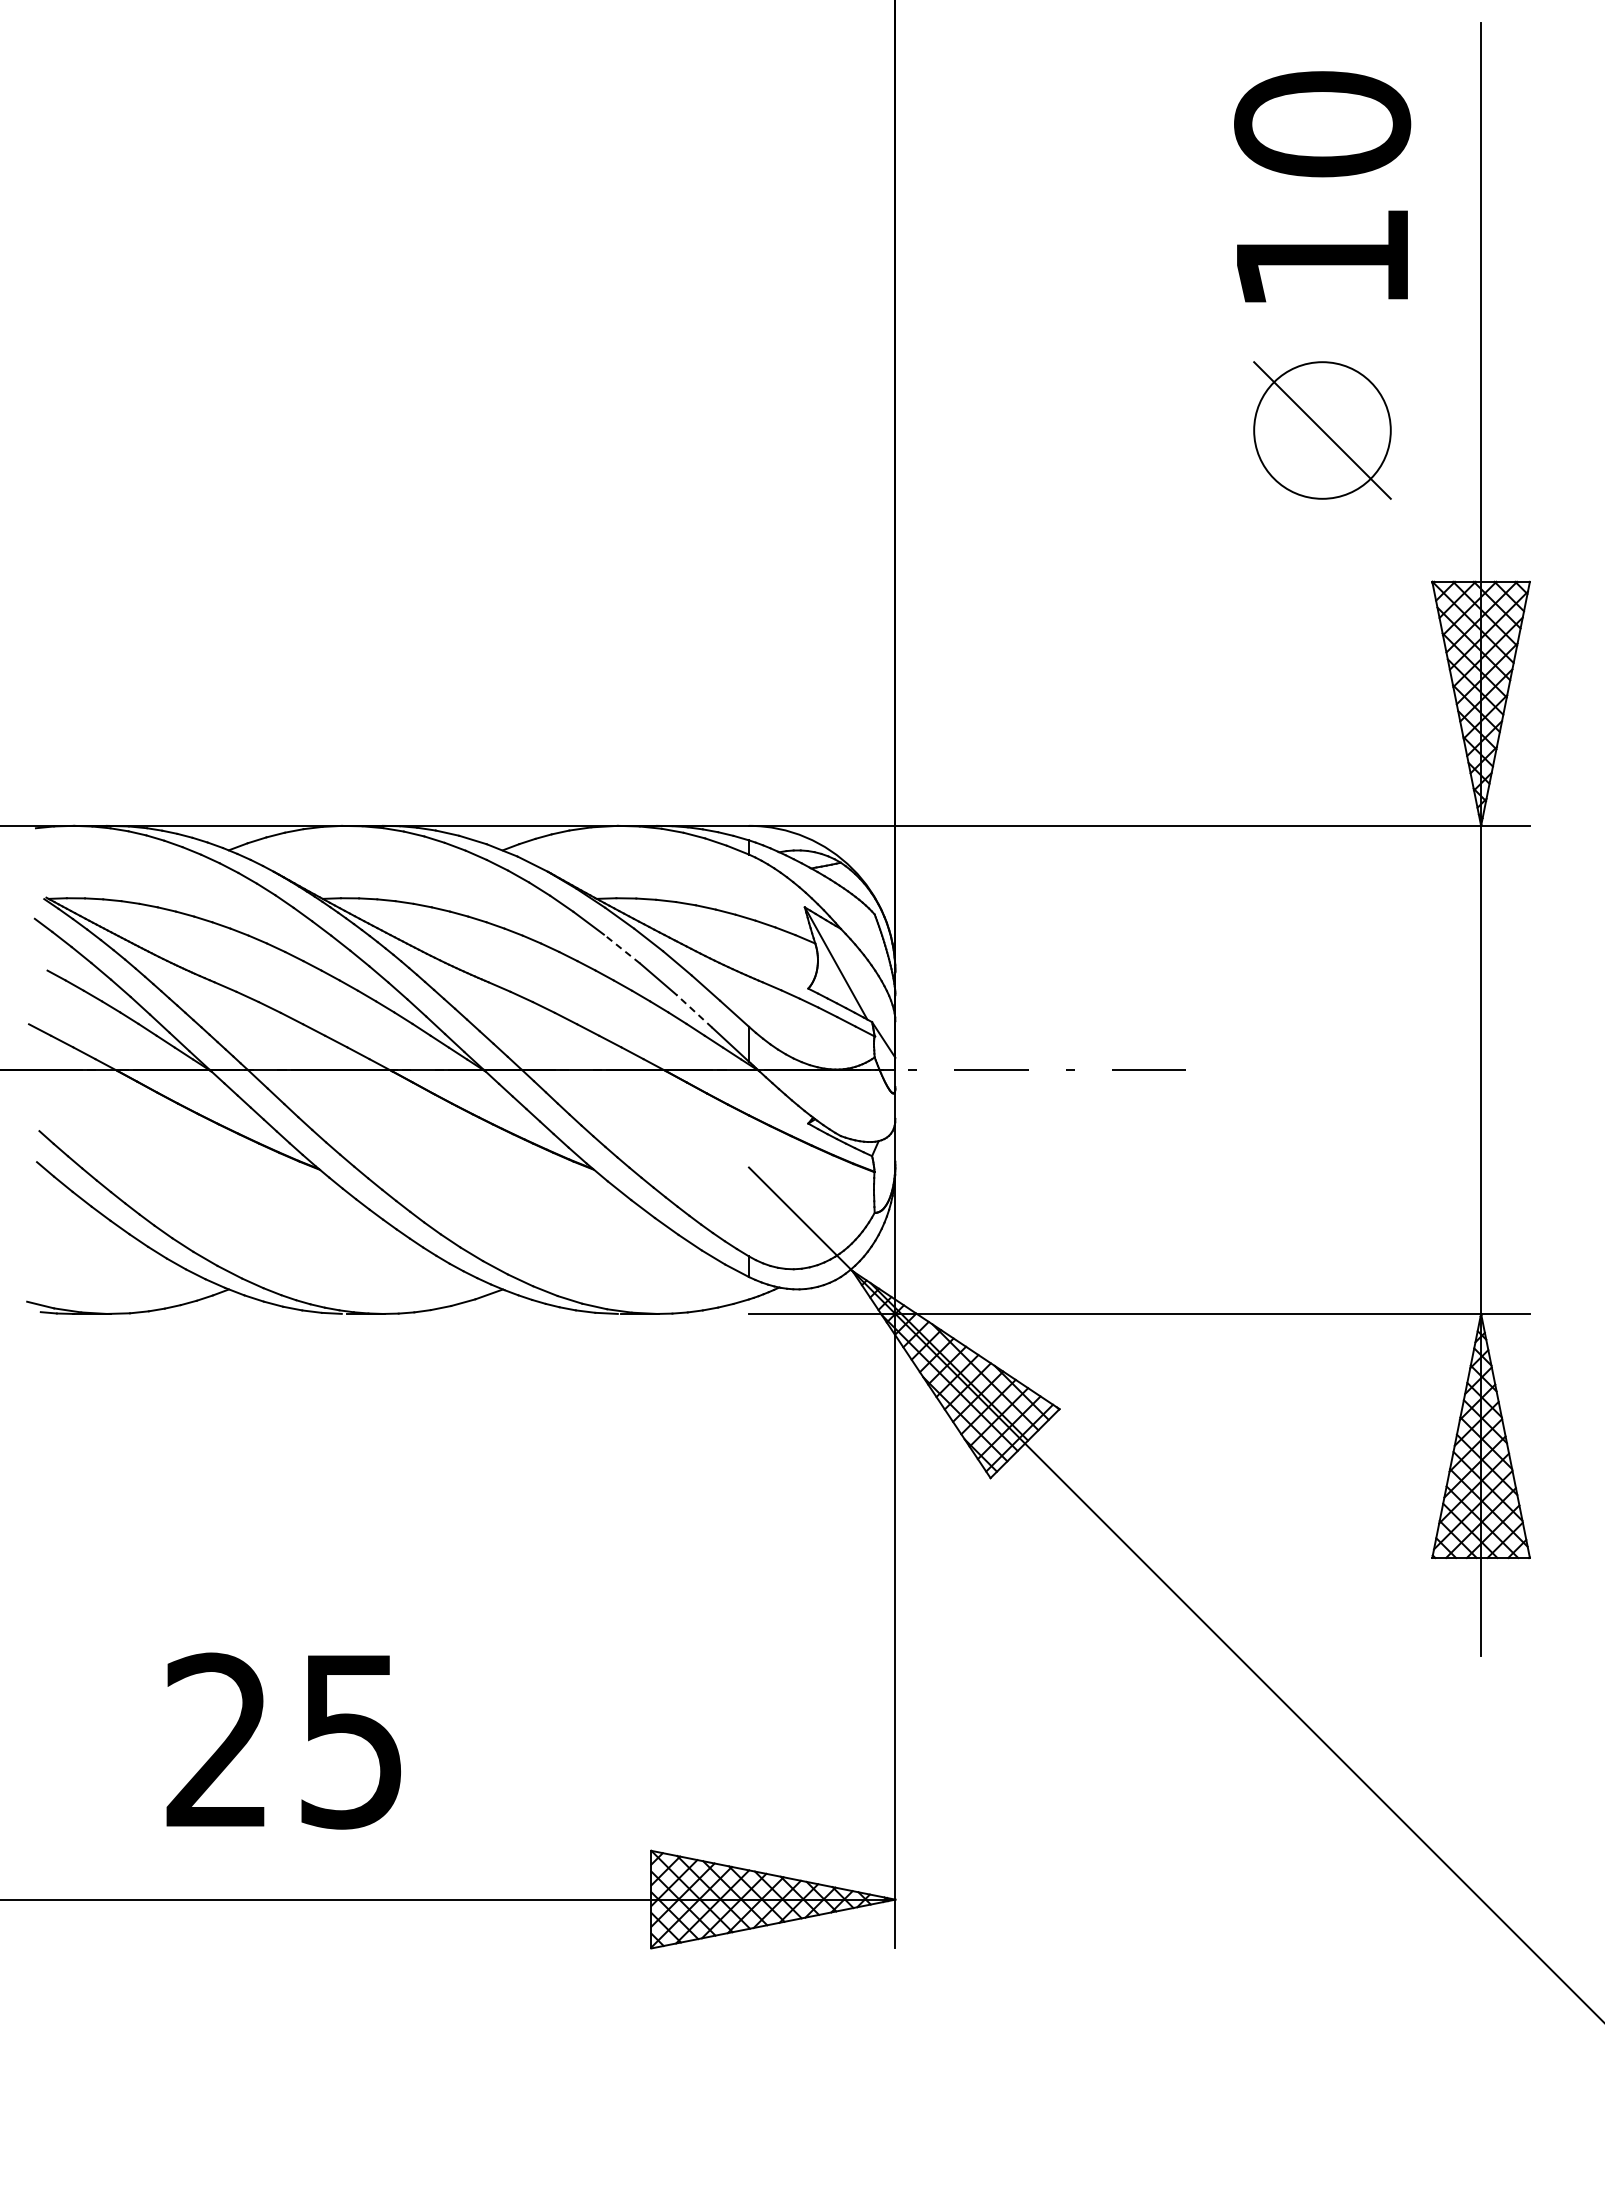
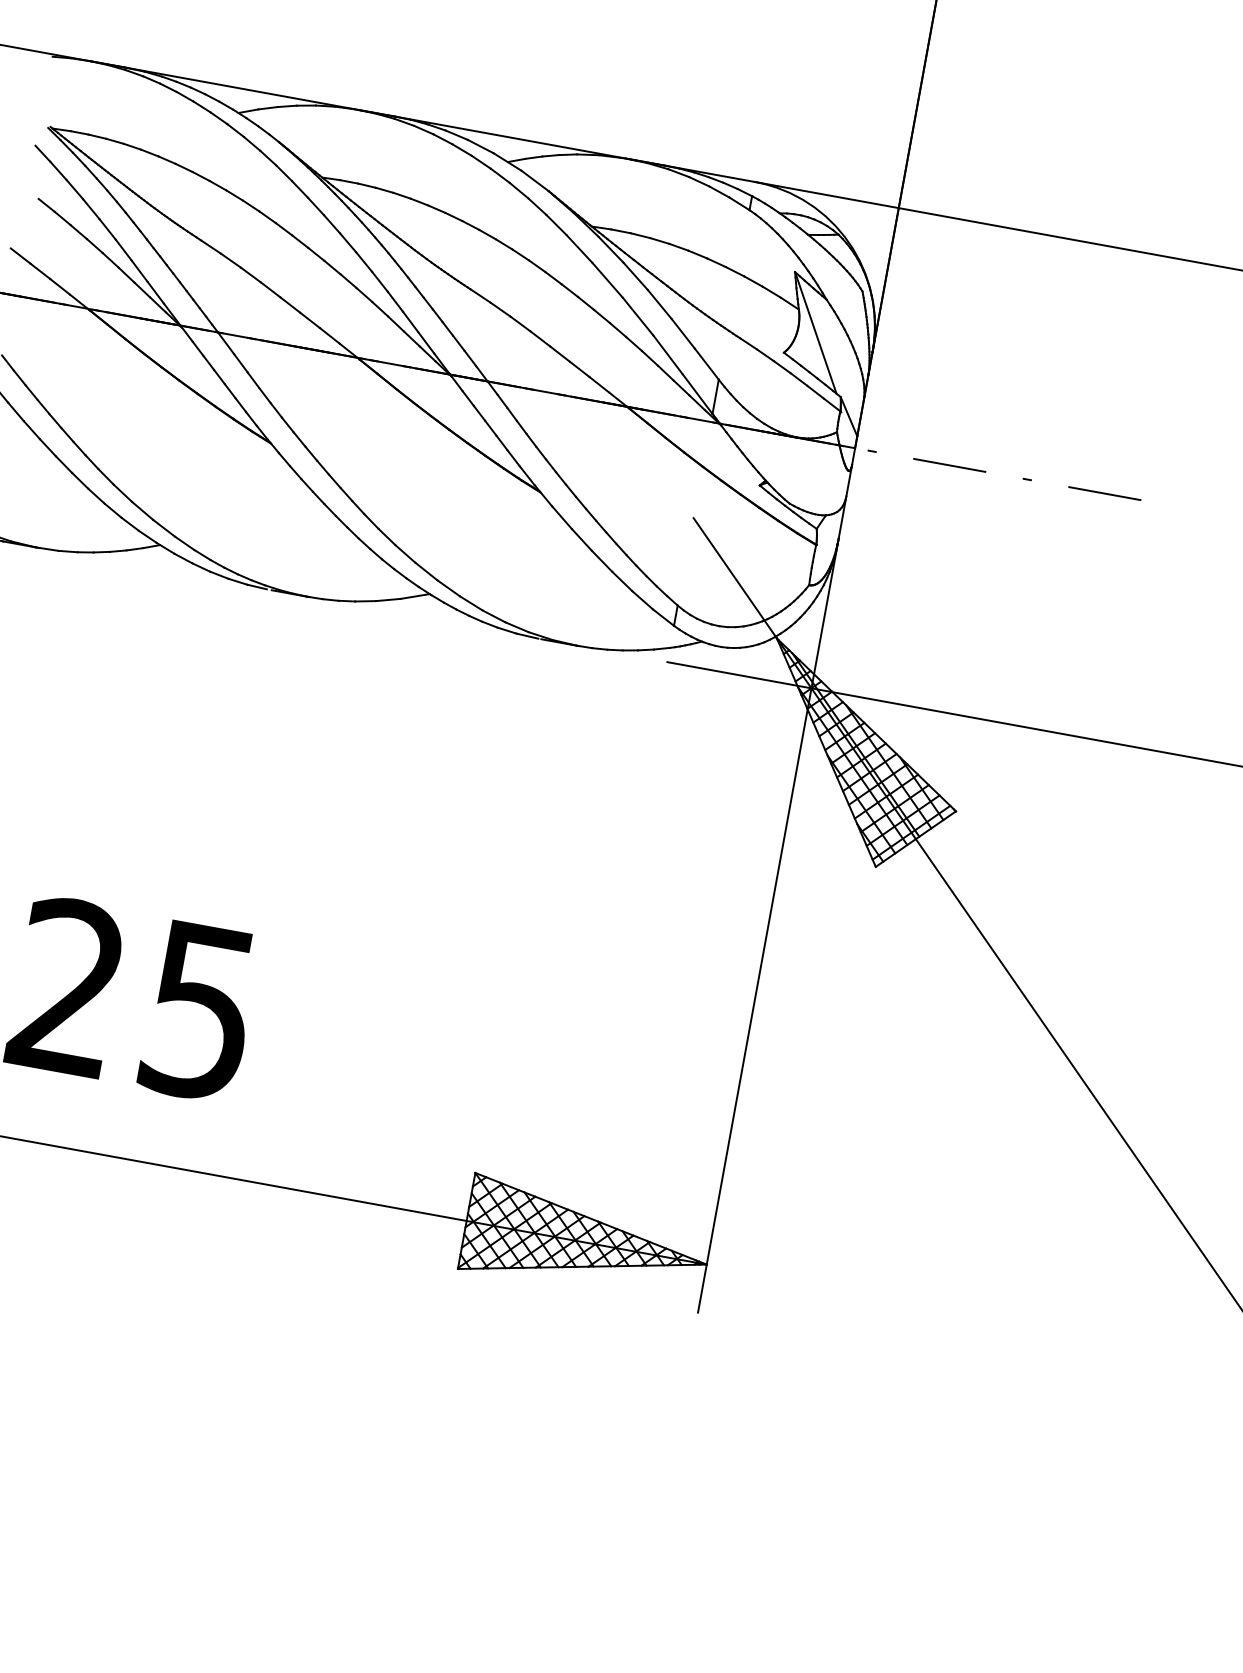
line: (621, 948) -> (607, 279), dashed -> solid
line: (694, 1011) -> (667, 354), dashed -> solid

